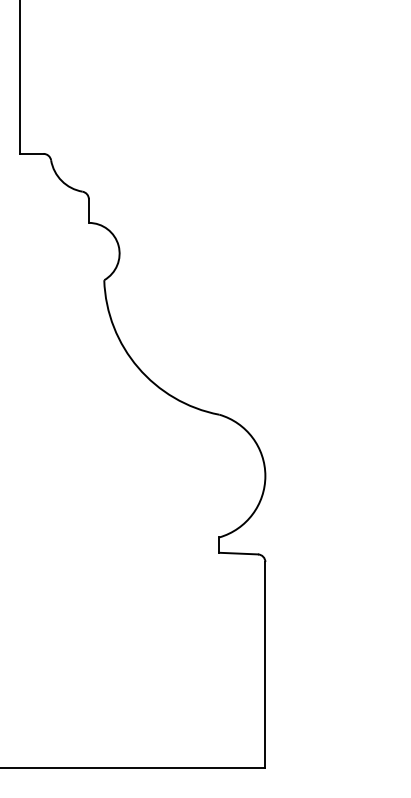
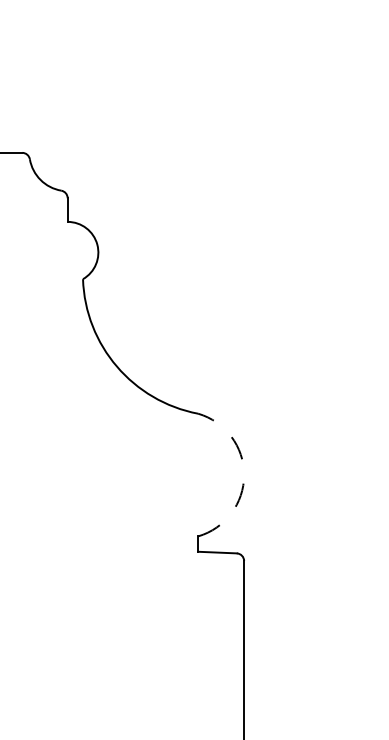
arc: (265, 476) -> (244, 475), solid -> dashed

